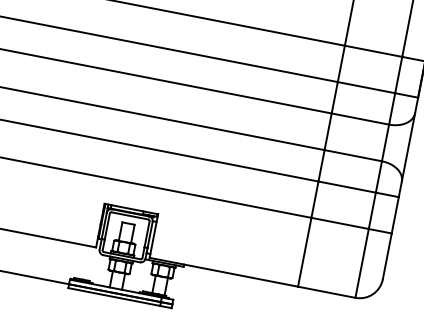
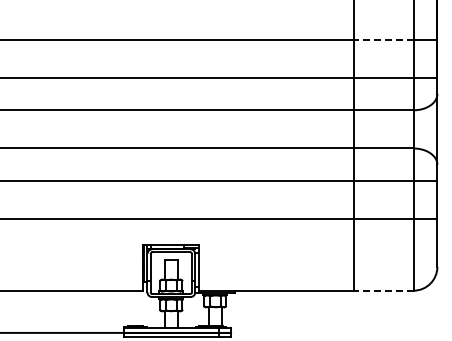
line: (373, 51) -> (383, 39), solid -> dashed
line: (326, 292) -> (383, 290), solid -> dashed

